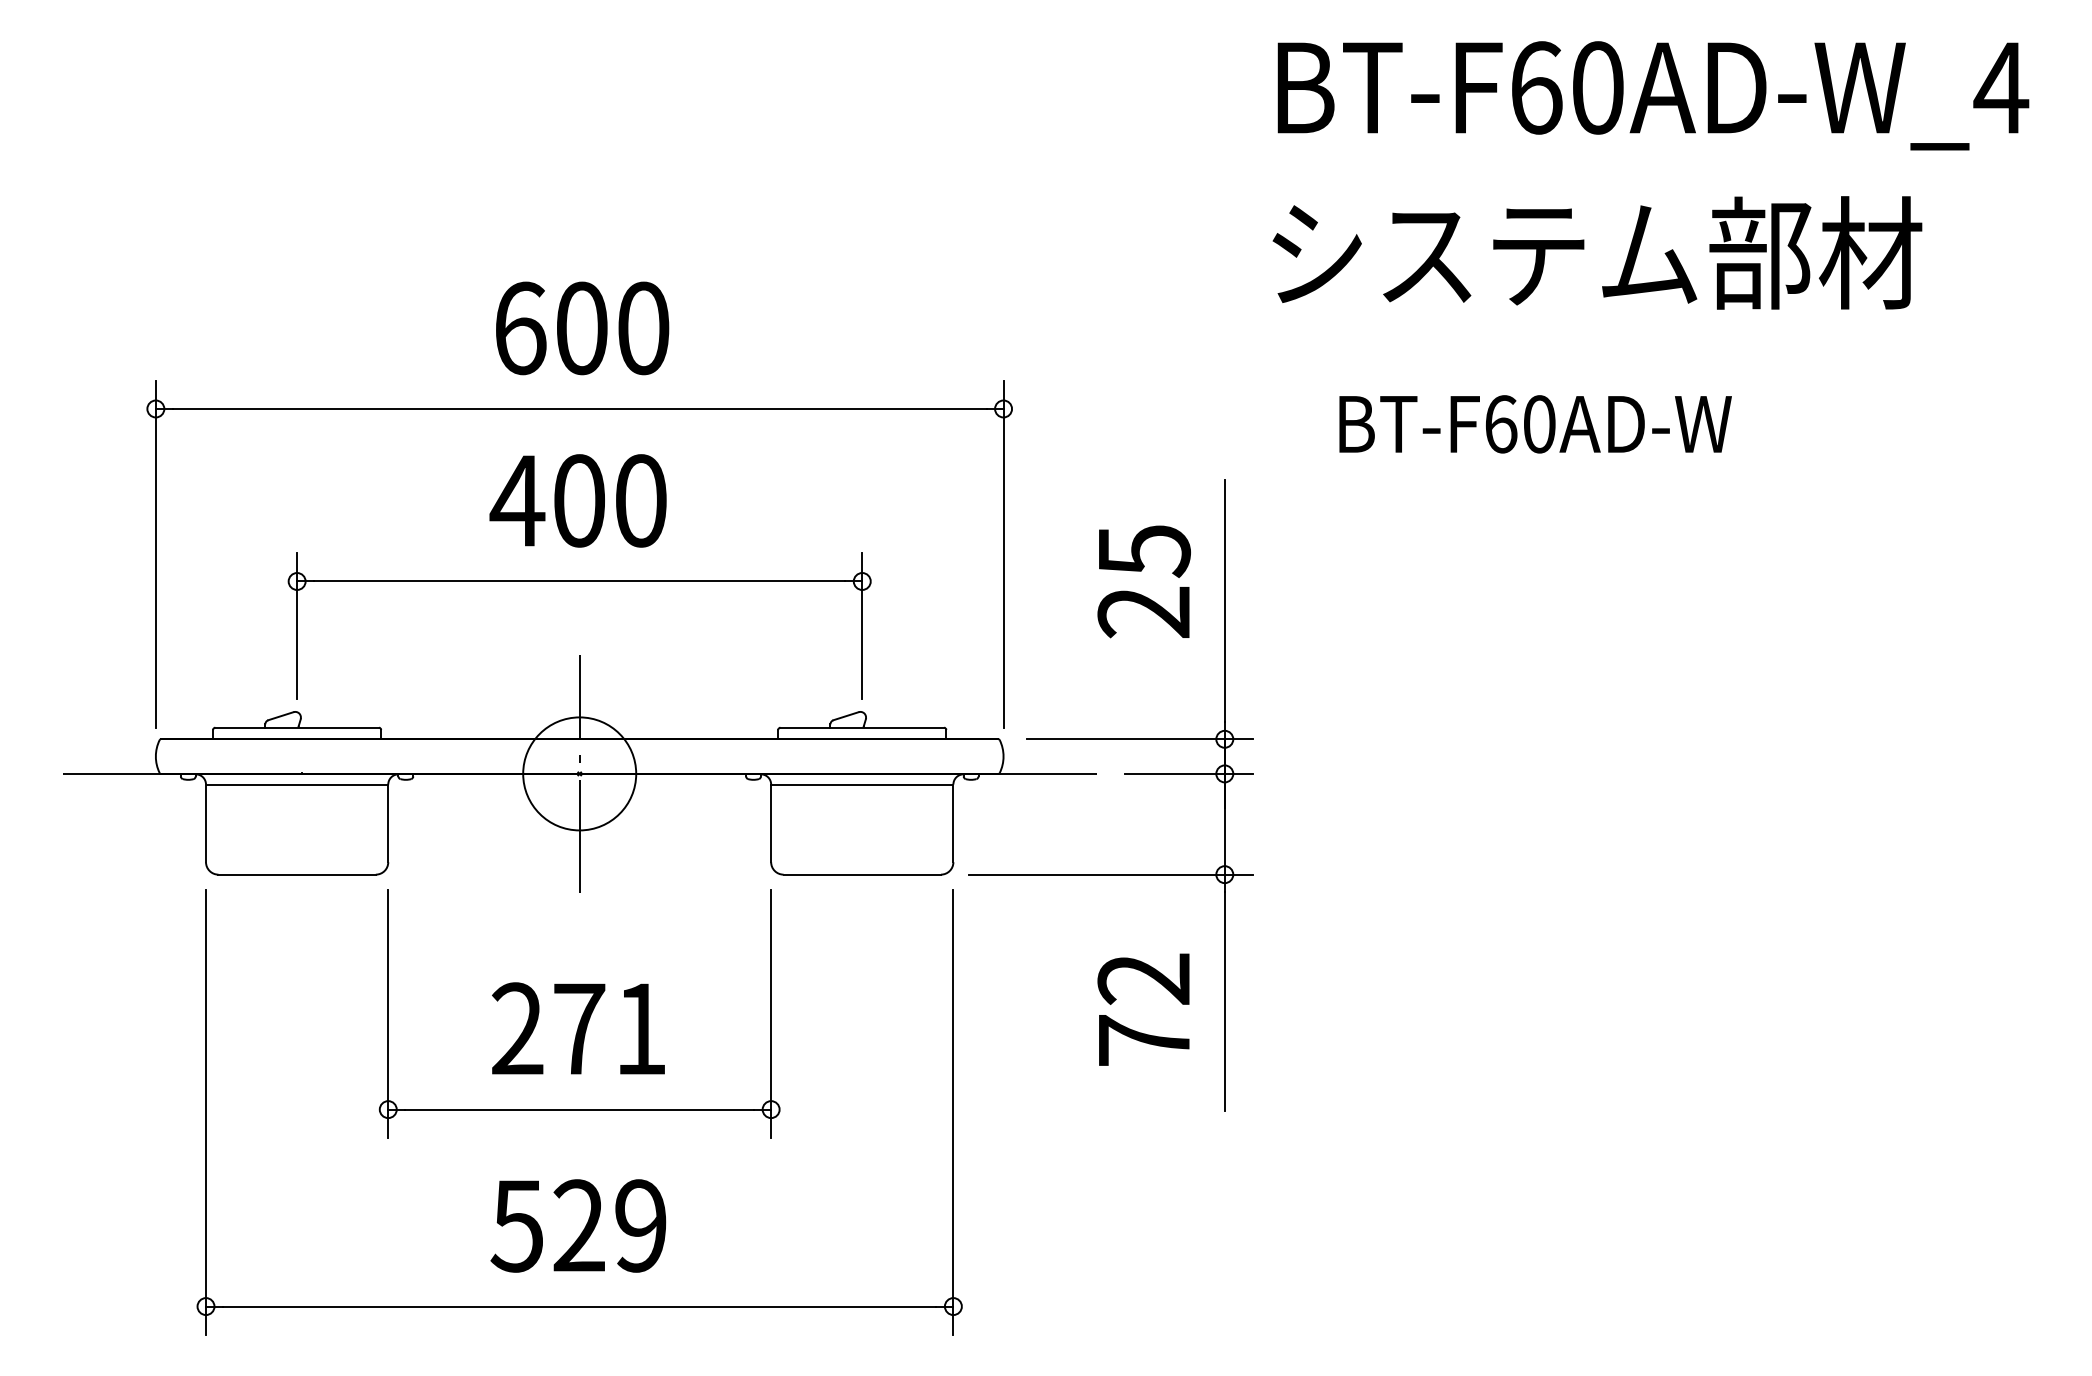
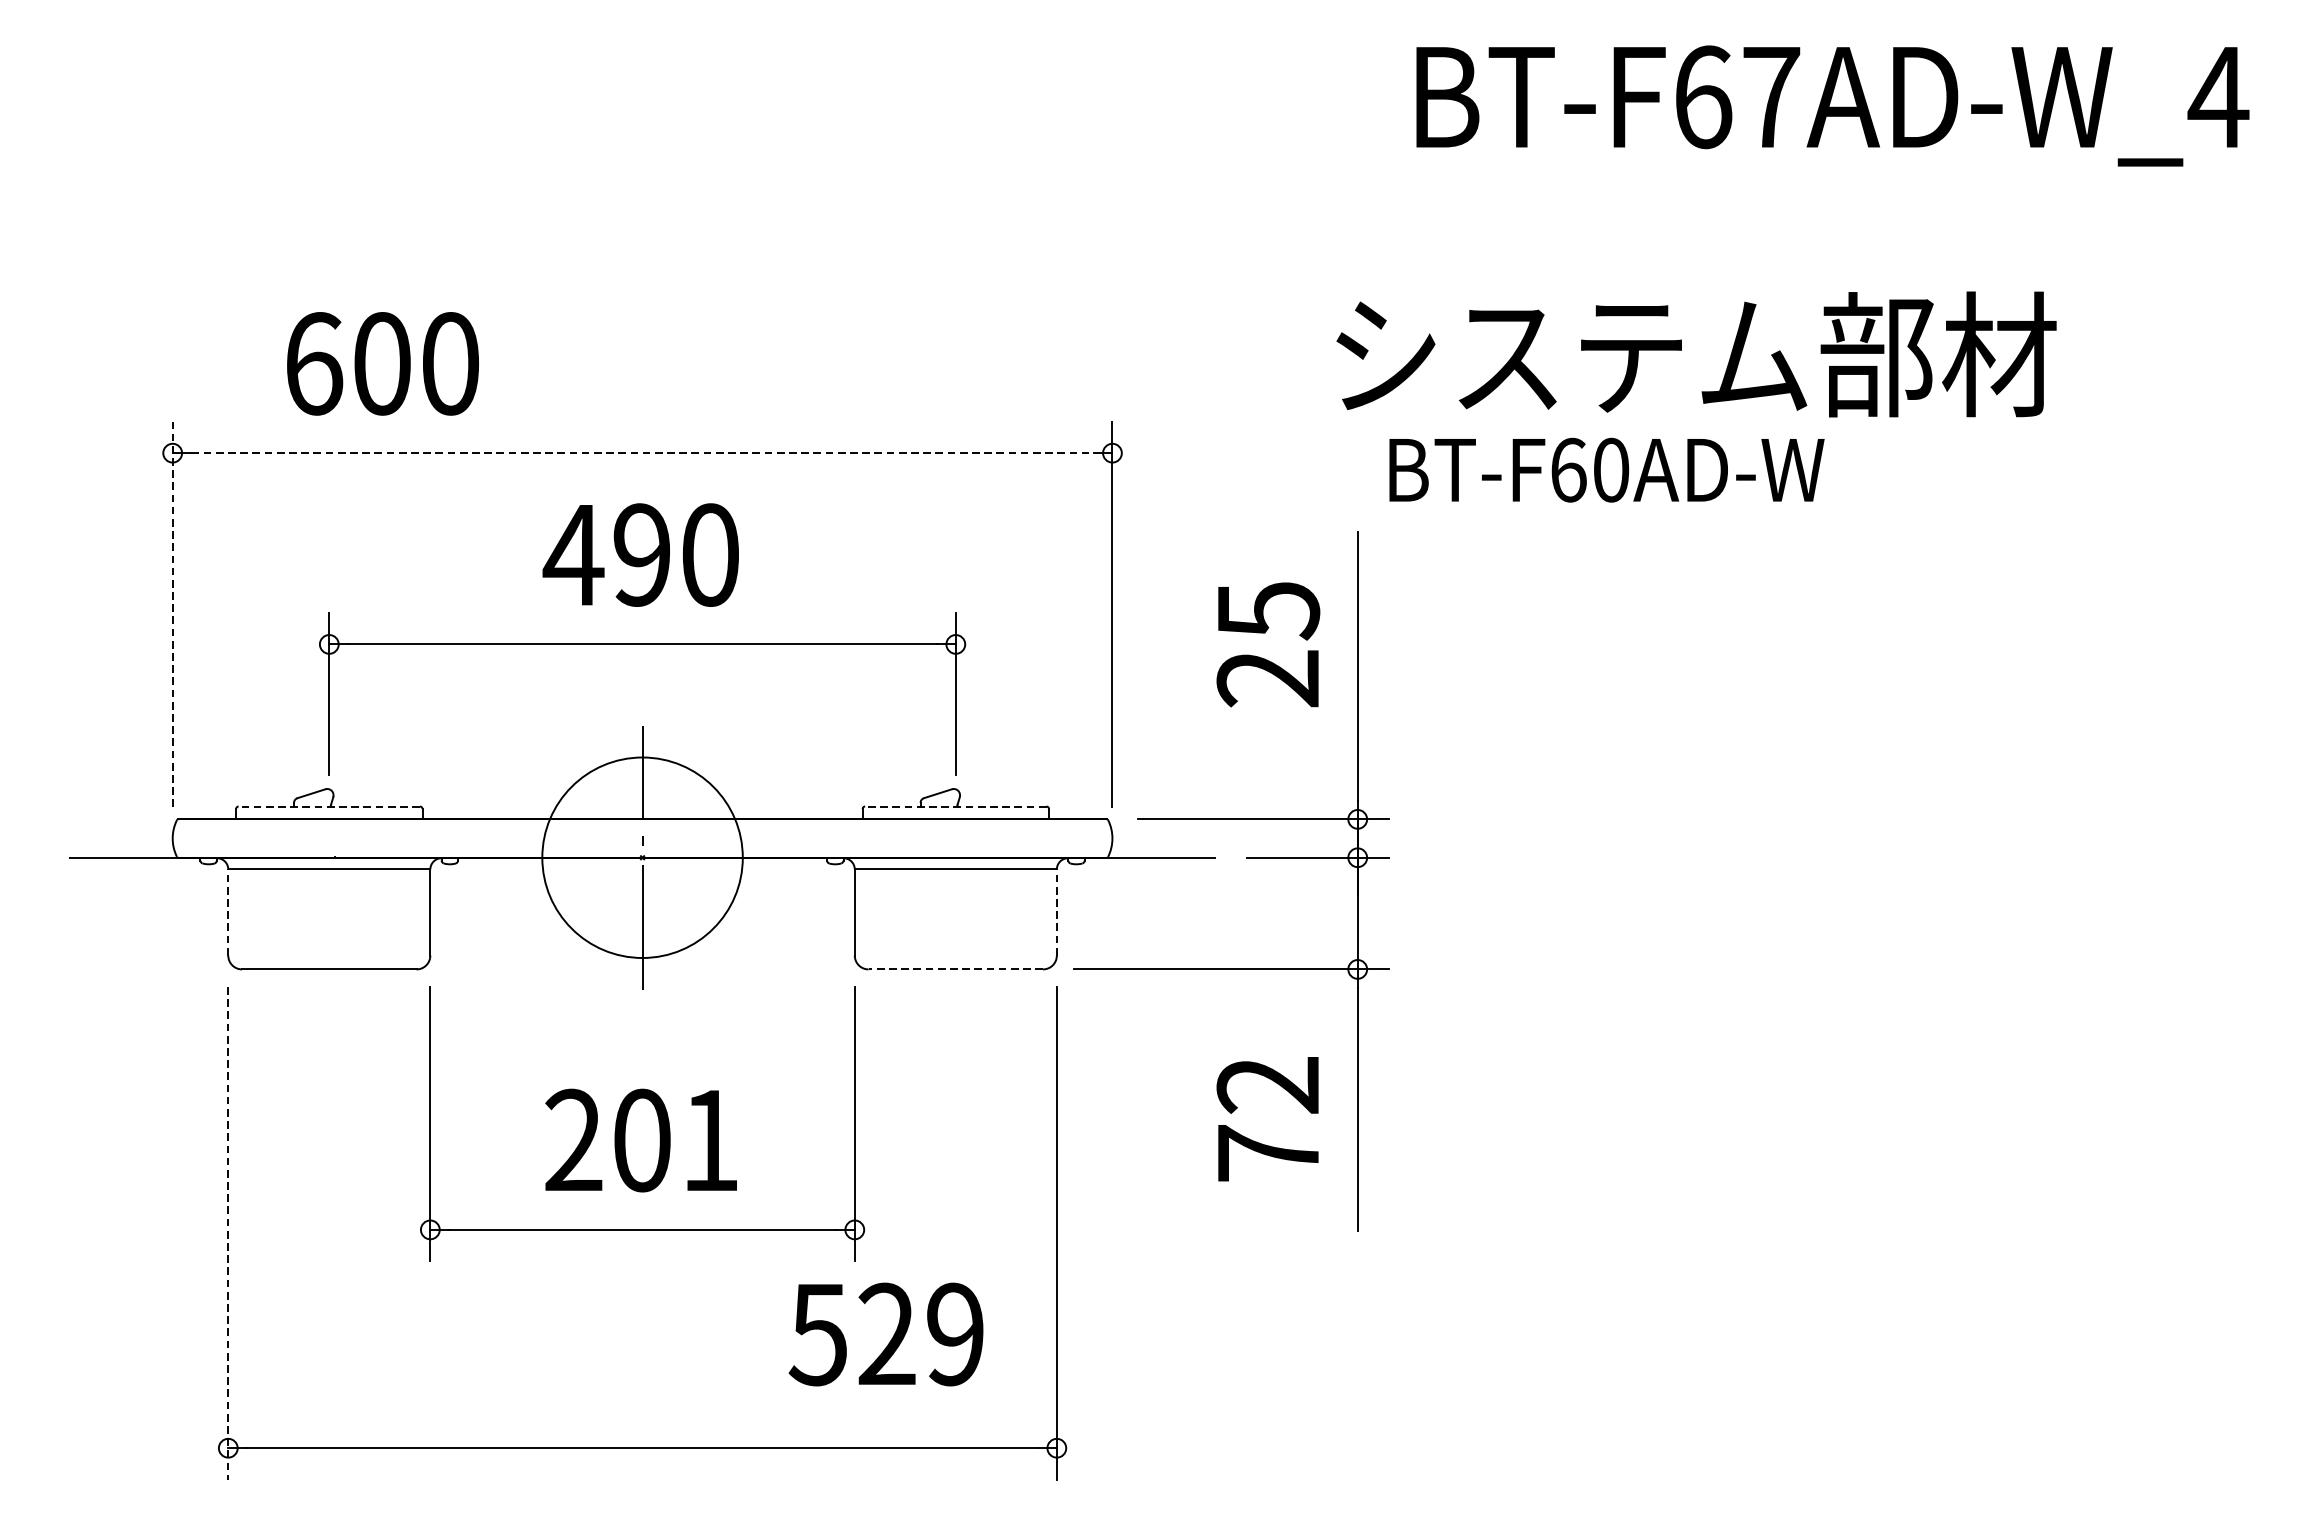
text: (1598, 87) -> (1772, 96), BT-F60AD-W_4 -> BT-F67AD-W_4
text: (1597, 252) -> (1696, 353), moved
text: (582, 328) -> (382, 363), moved
line: (579, 408) -> (642, 452), solid -> dashed
text: (1535, 424) -> (1606, 470), moved
text: (578, 500) -> (641, 554), 400 -> 490
line: (155, 554) -> (172, 614), solid -> dashed
line: (297, 727) -> (329, 806), solid -> dashed
line: (862, 727) -> (956, 806), solid -> dashed
circle: (579, 773) -> (642, 857), size x1.6
line: (206, 823) -> (228, 912), solid -> dashed
line: (953, 823) -> (1056, 912), solid -> dashed
line: (862, 874) -> (956, 969), solid -> dashed
text: (579, 1028) -> (642, 1139), 271 -> 201
line: (206, 1113) -> (228, 1234), solid -> dashed
text: (578, 1225) -> (886, 1333), moved

